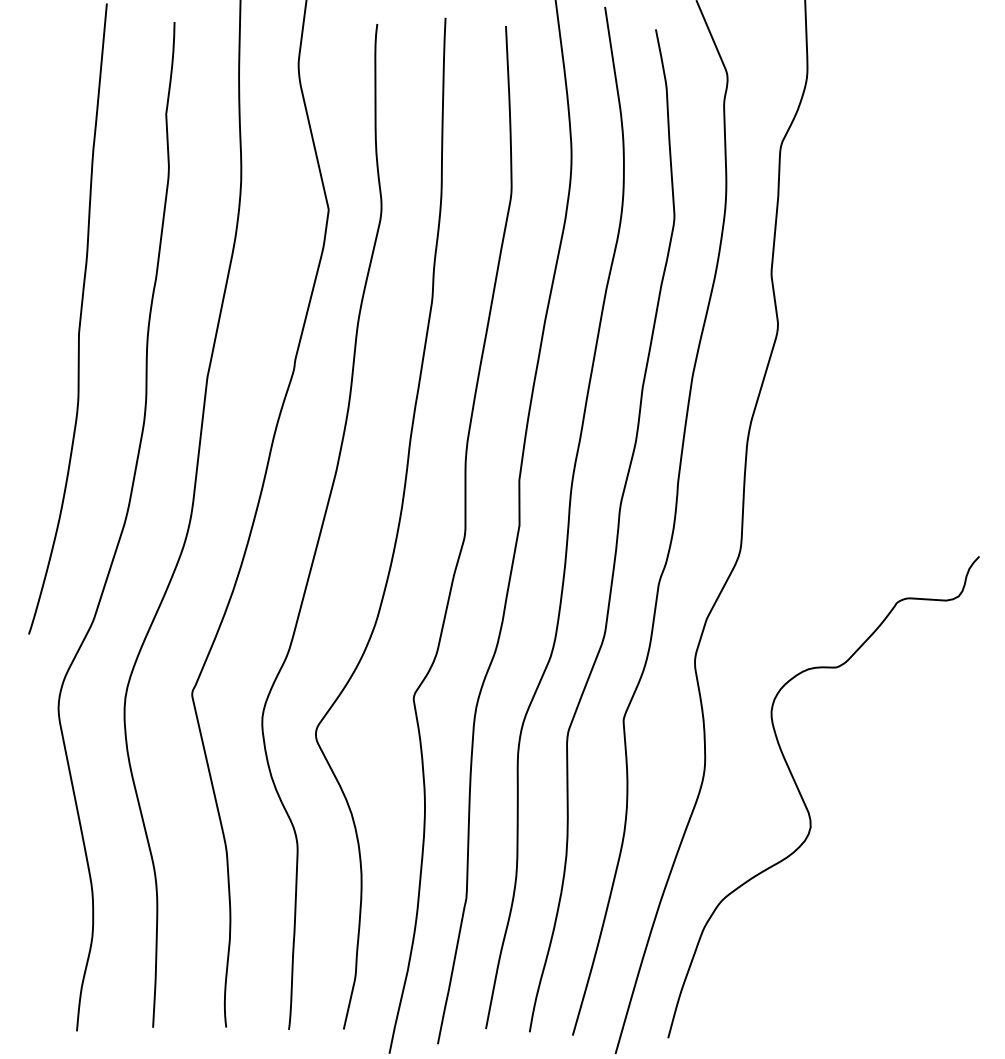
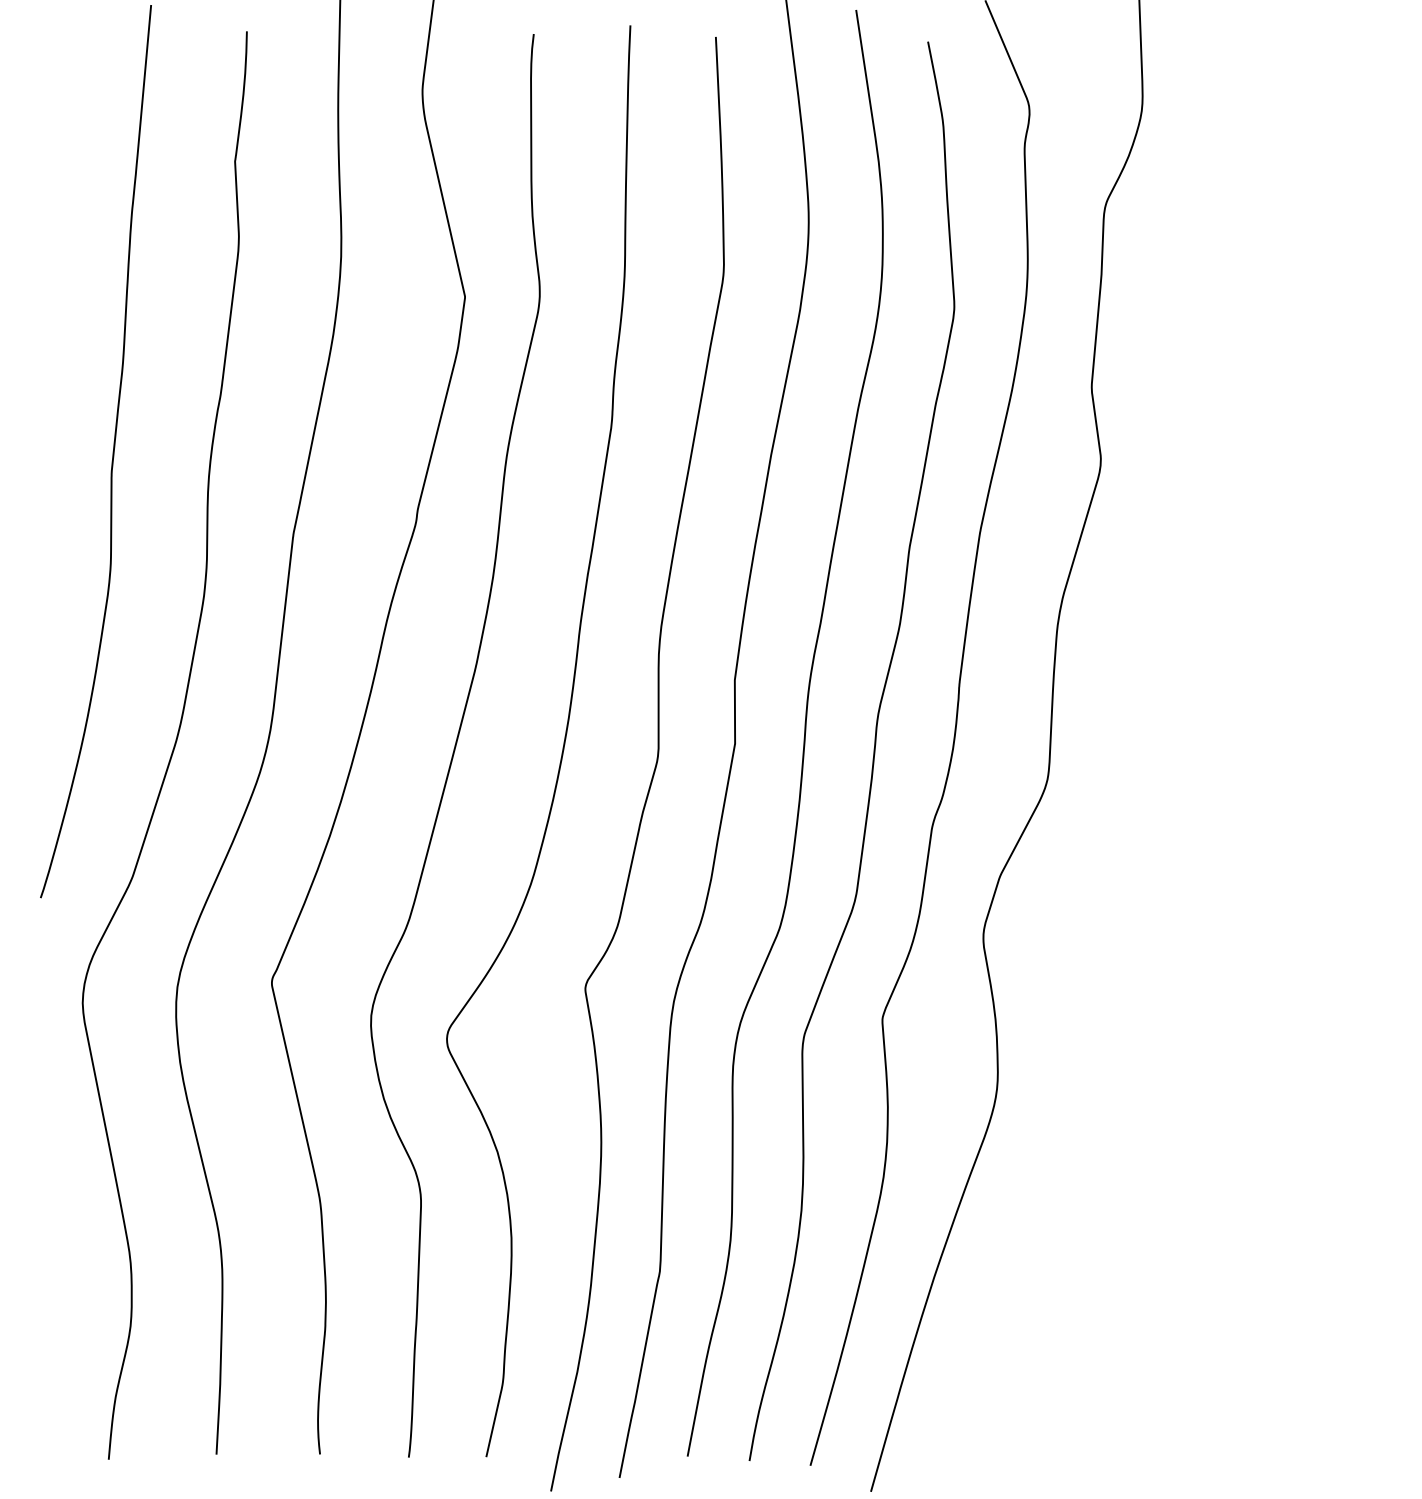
curve: (805, 802) -> (1139, 1135), removed

